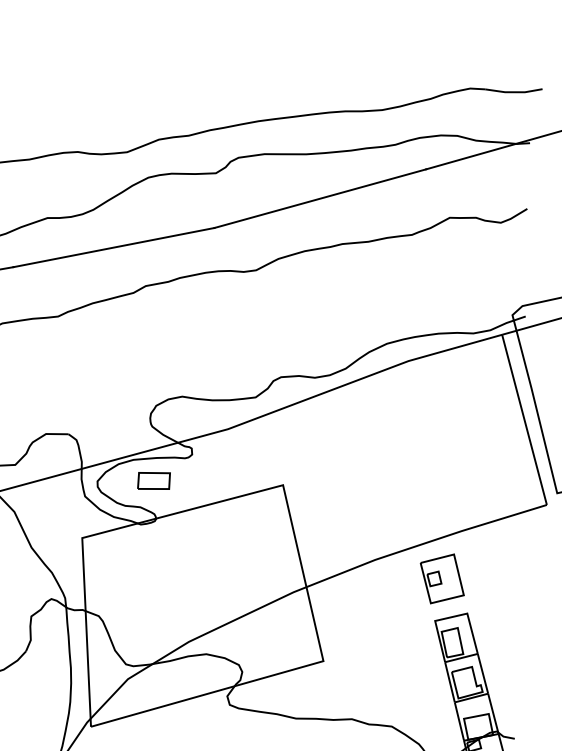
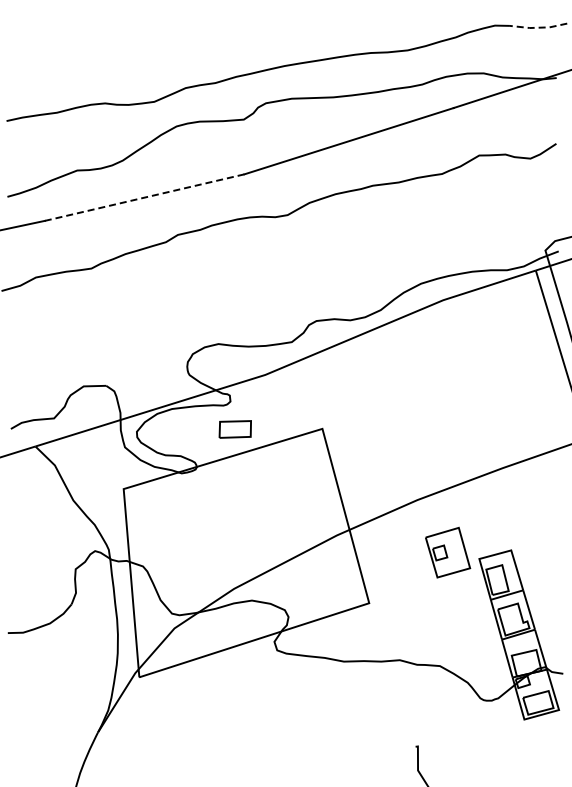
line: (512, 91) -> (537, 27), solid -> dashed
line: (113, 247) -> (144, 197), solid -> dashed
part: (153, 481) -> (234, 429), moved
part: (442, 578) -> (448, 552), moved

